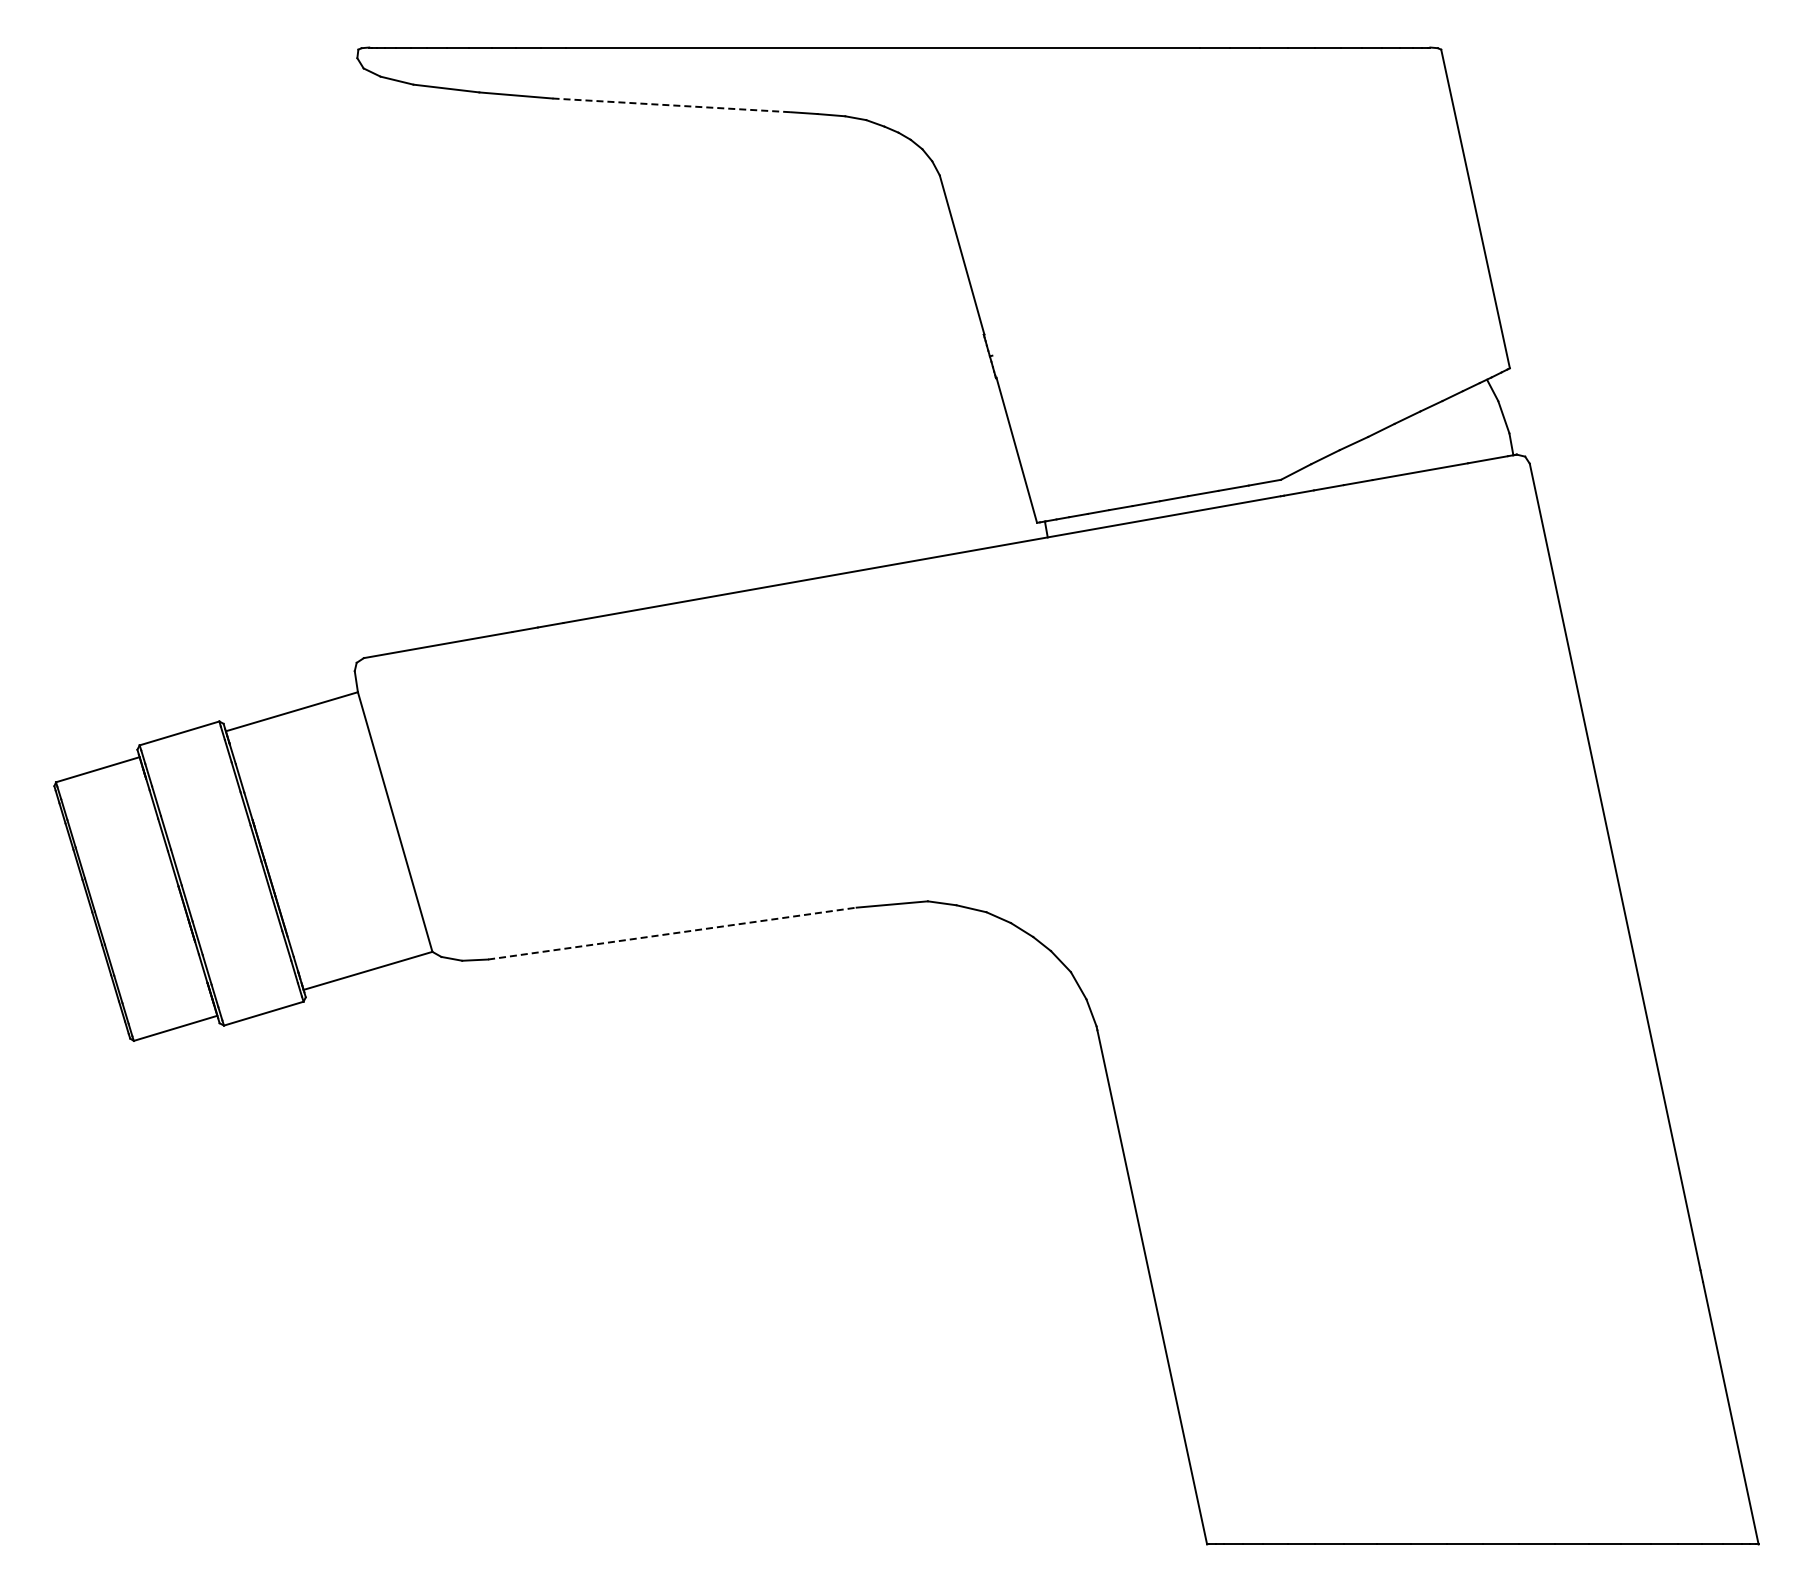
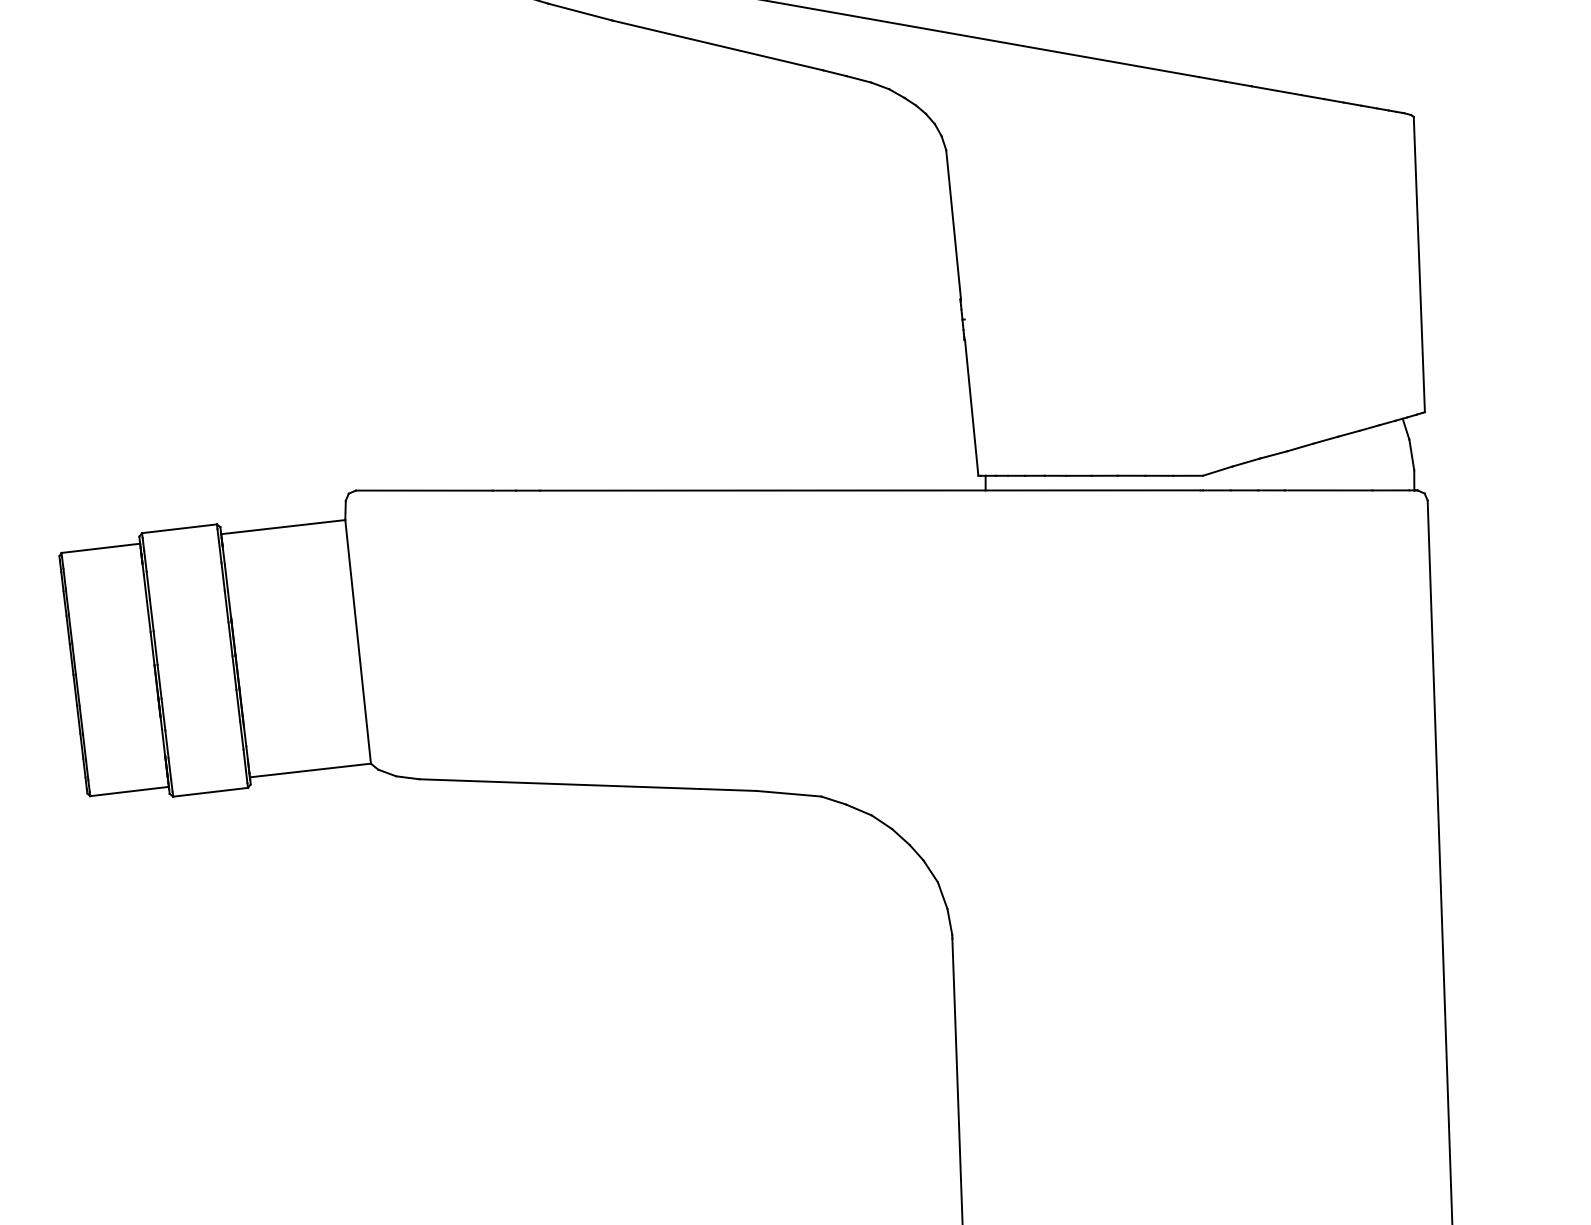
line: (672, 105) -> (718, 45), dashed -> solid
line: (672, 933) -> (588, 785), dashed -> solid

